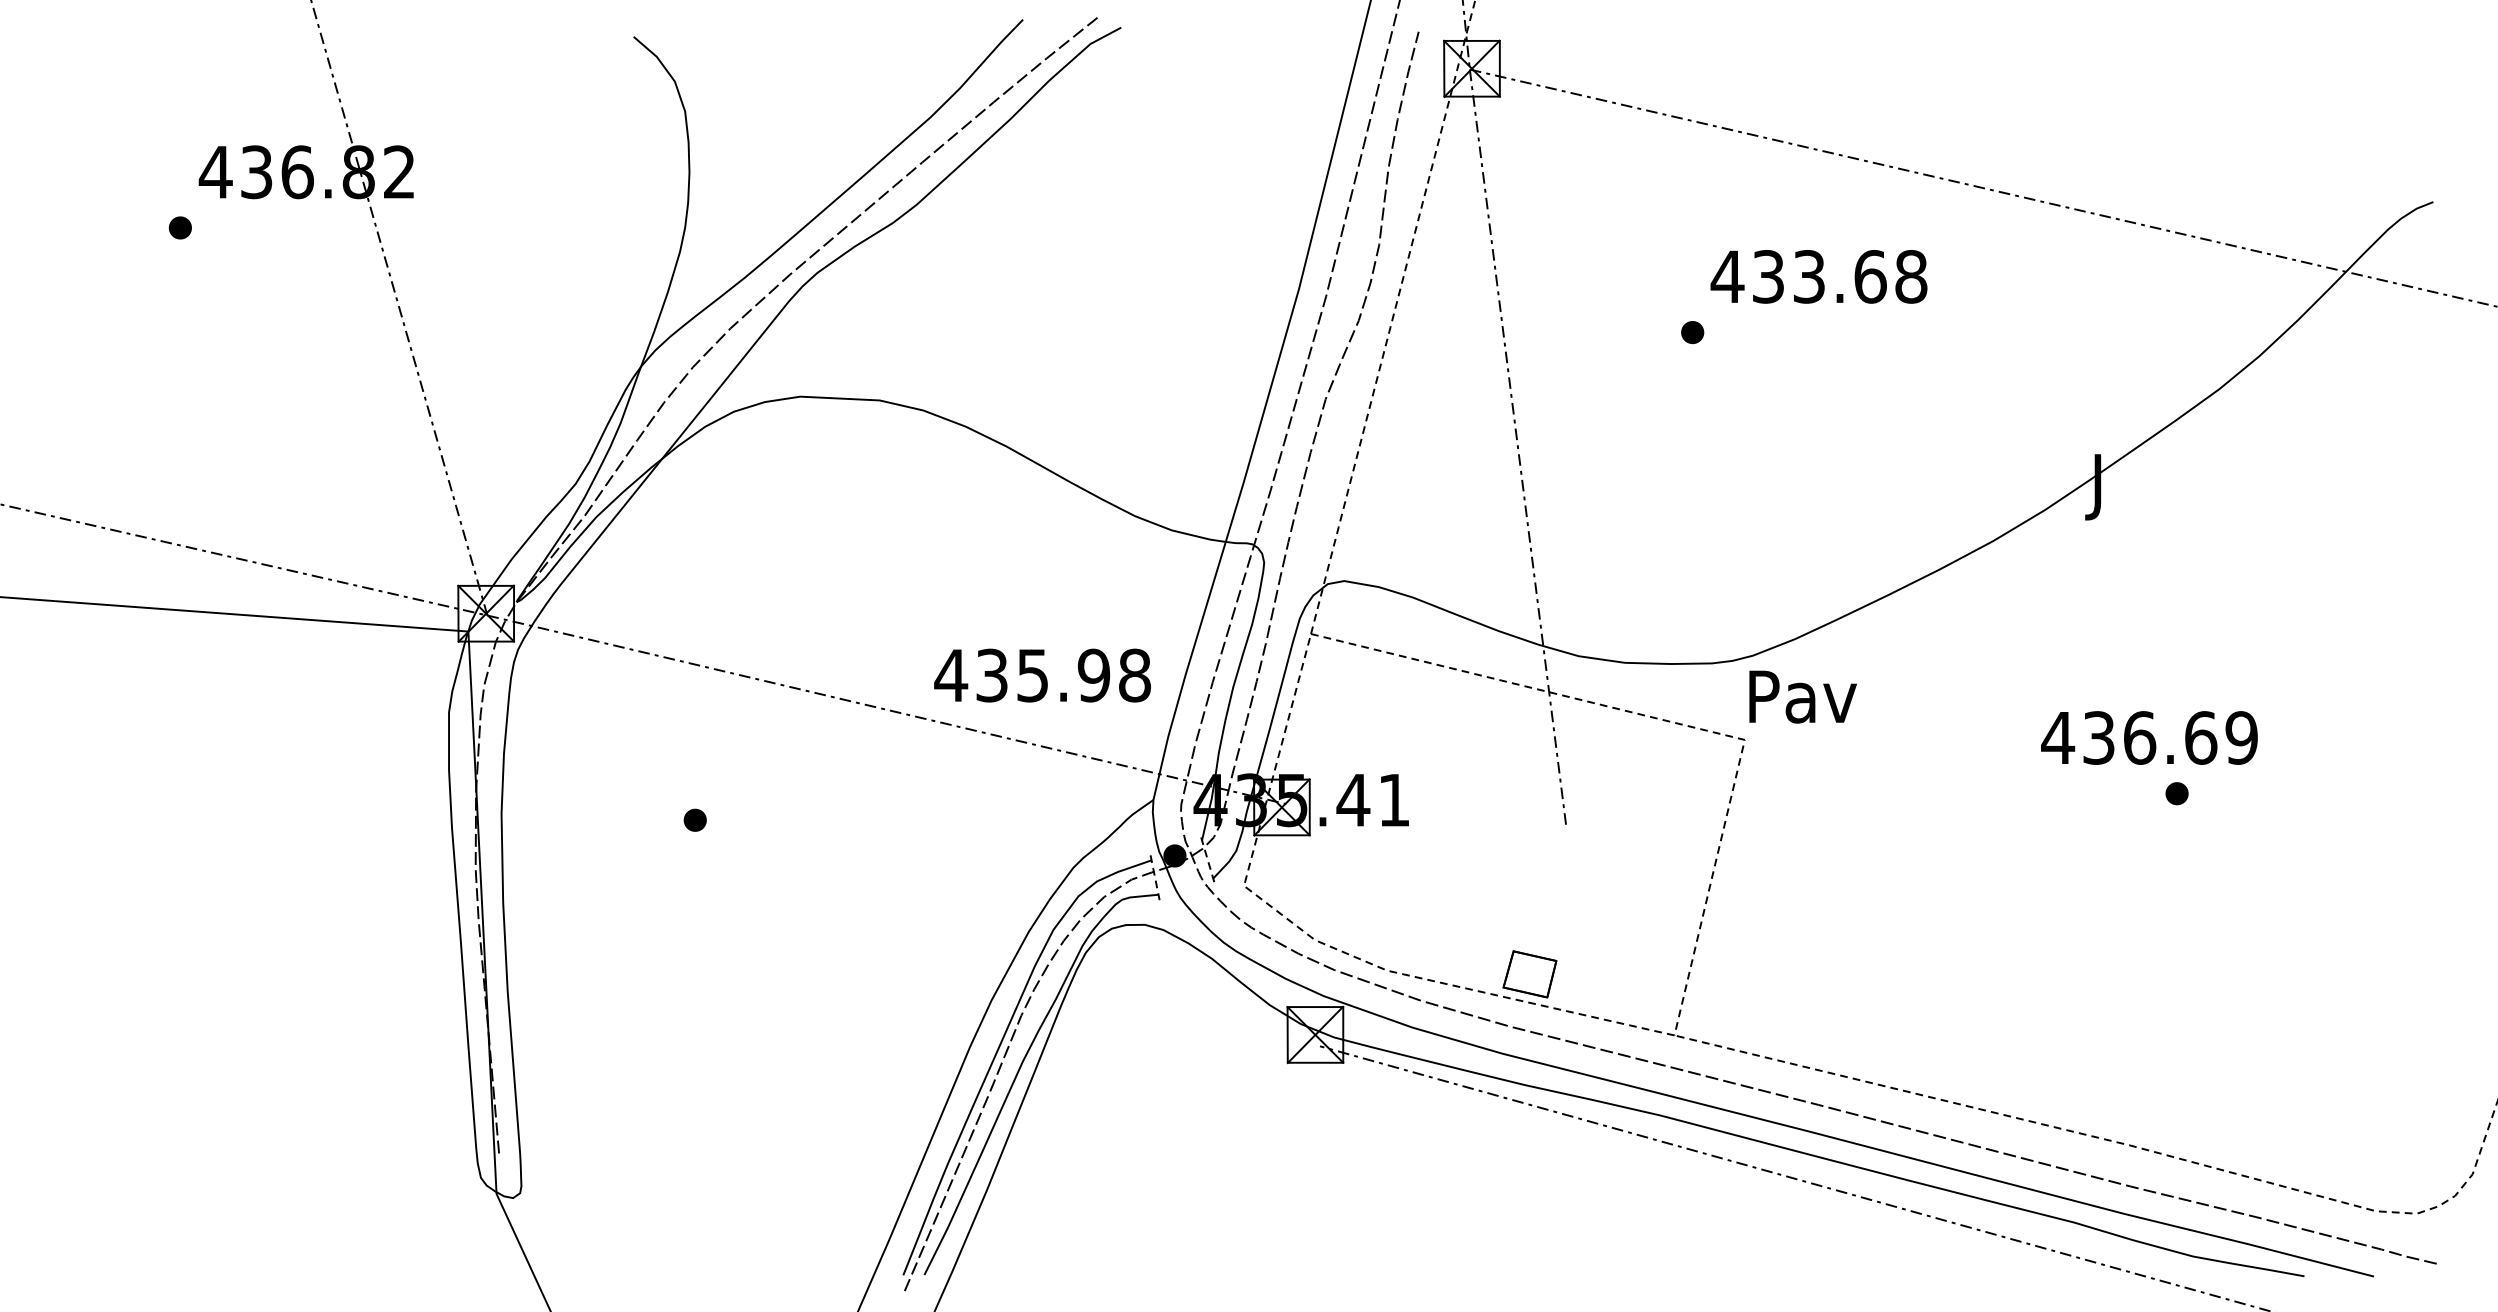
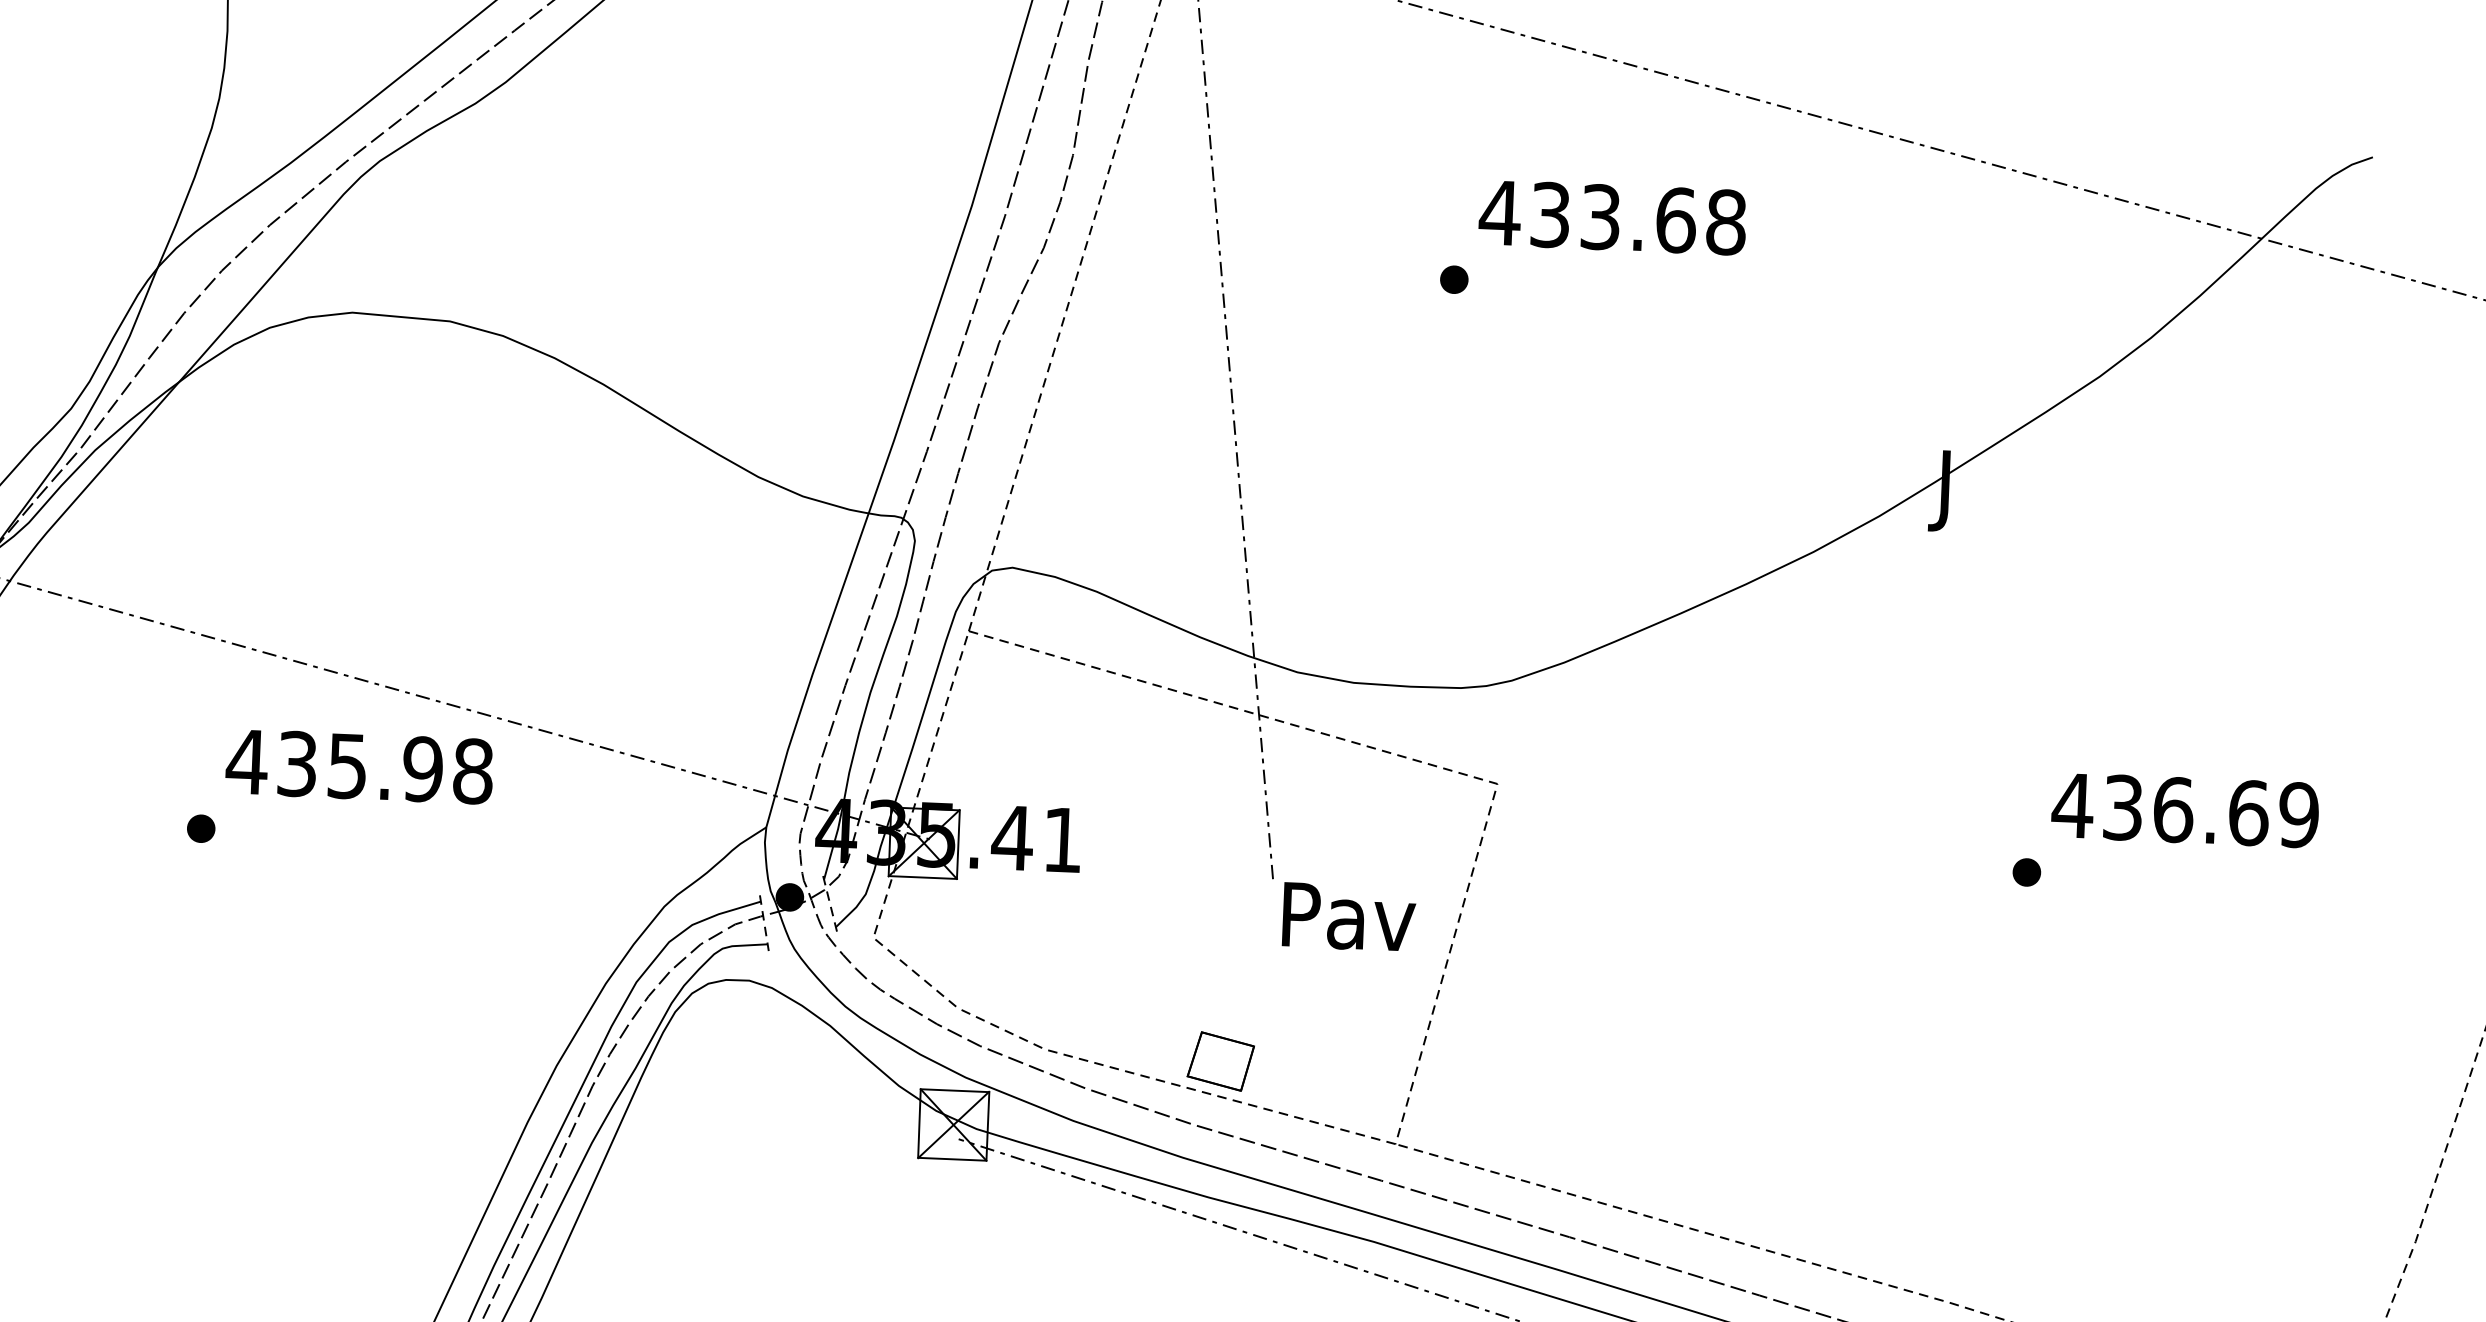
text: (1042, 675) -> (359, 766), moved
text: (1802, 696) -> (1348, 916), moved
text: (2149, 737) -> (2185, 809), moved

